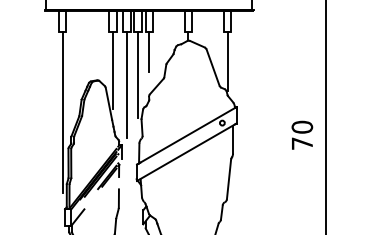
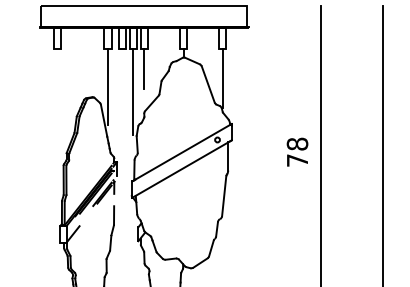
line: (127, 84) -> (122, 101), removed
line: (62, 111) -> (57, 128), removed
text: (302, 126) -> (297, 143), 70 -> 78

